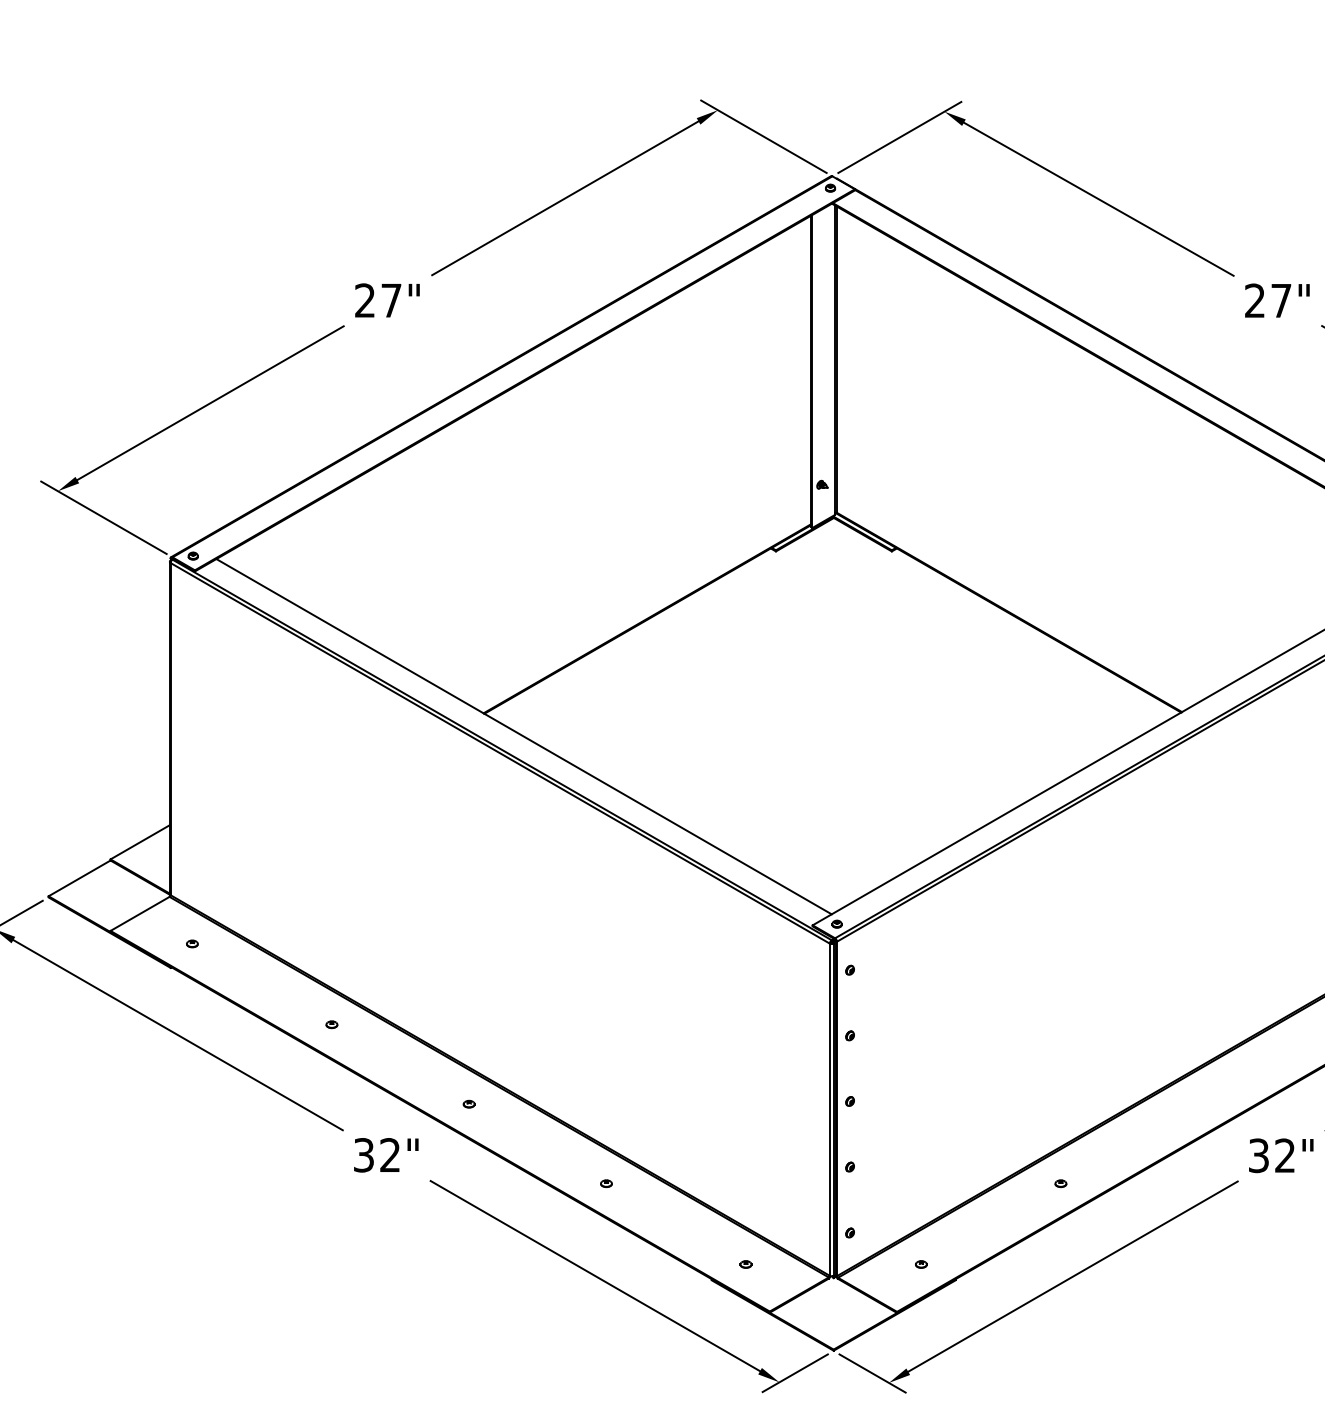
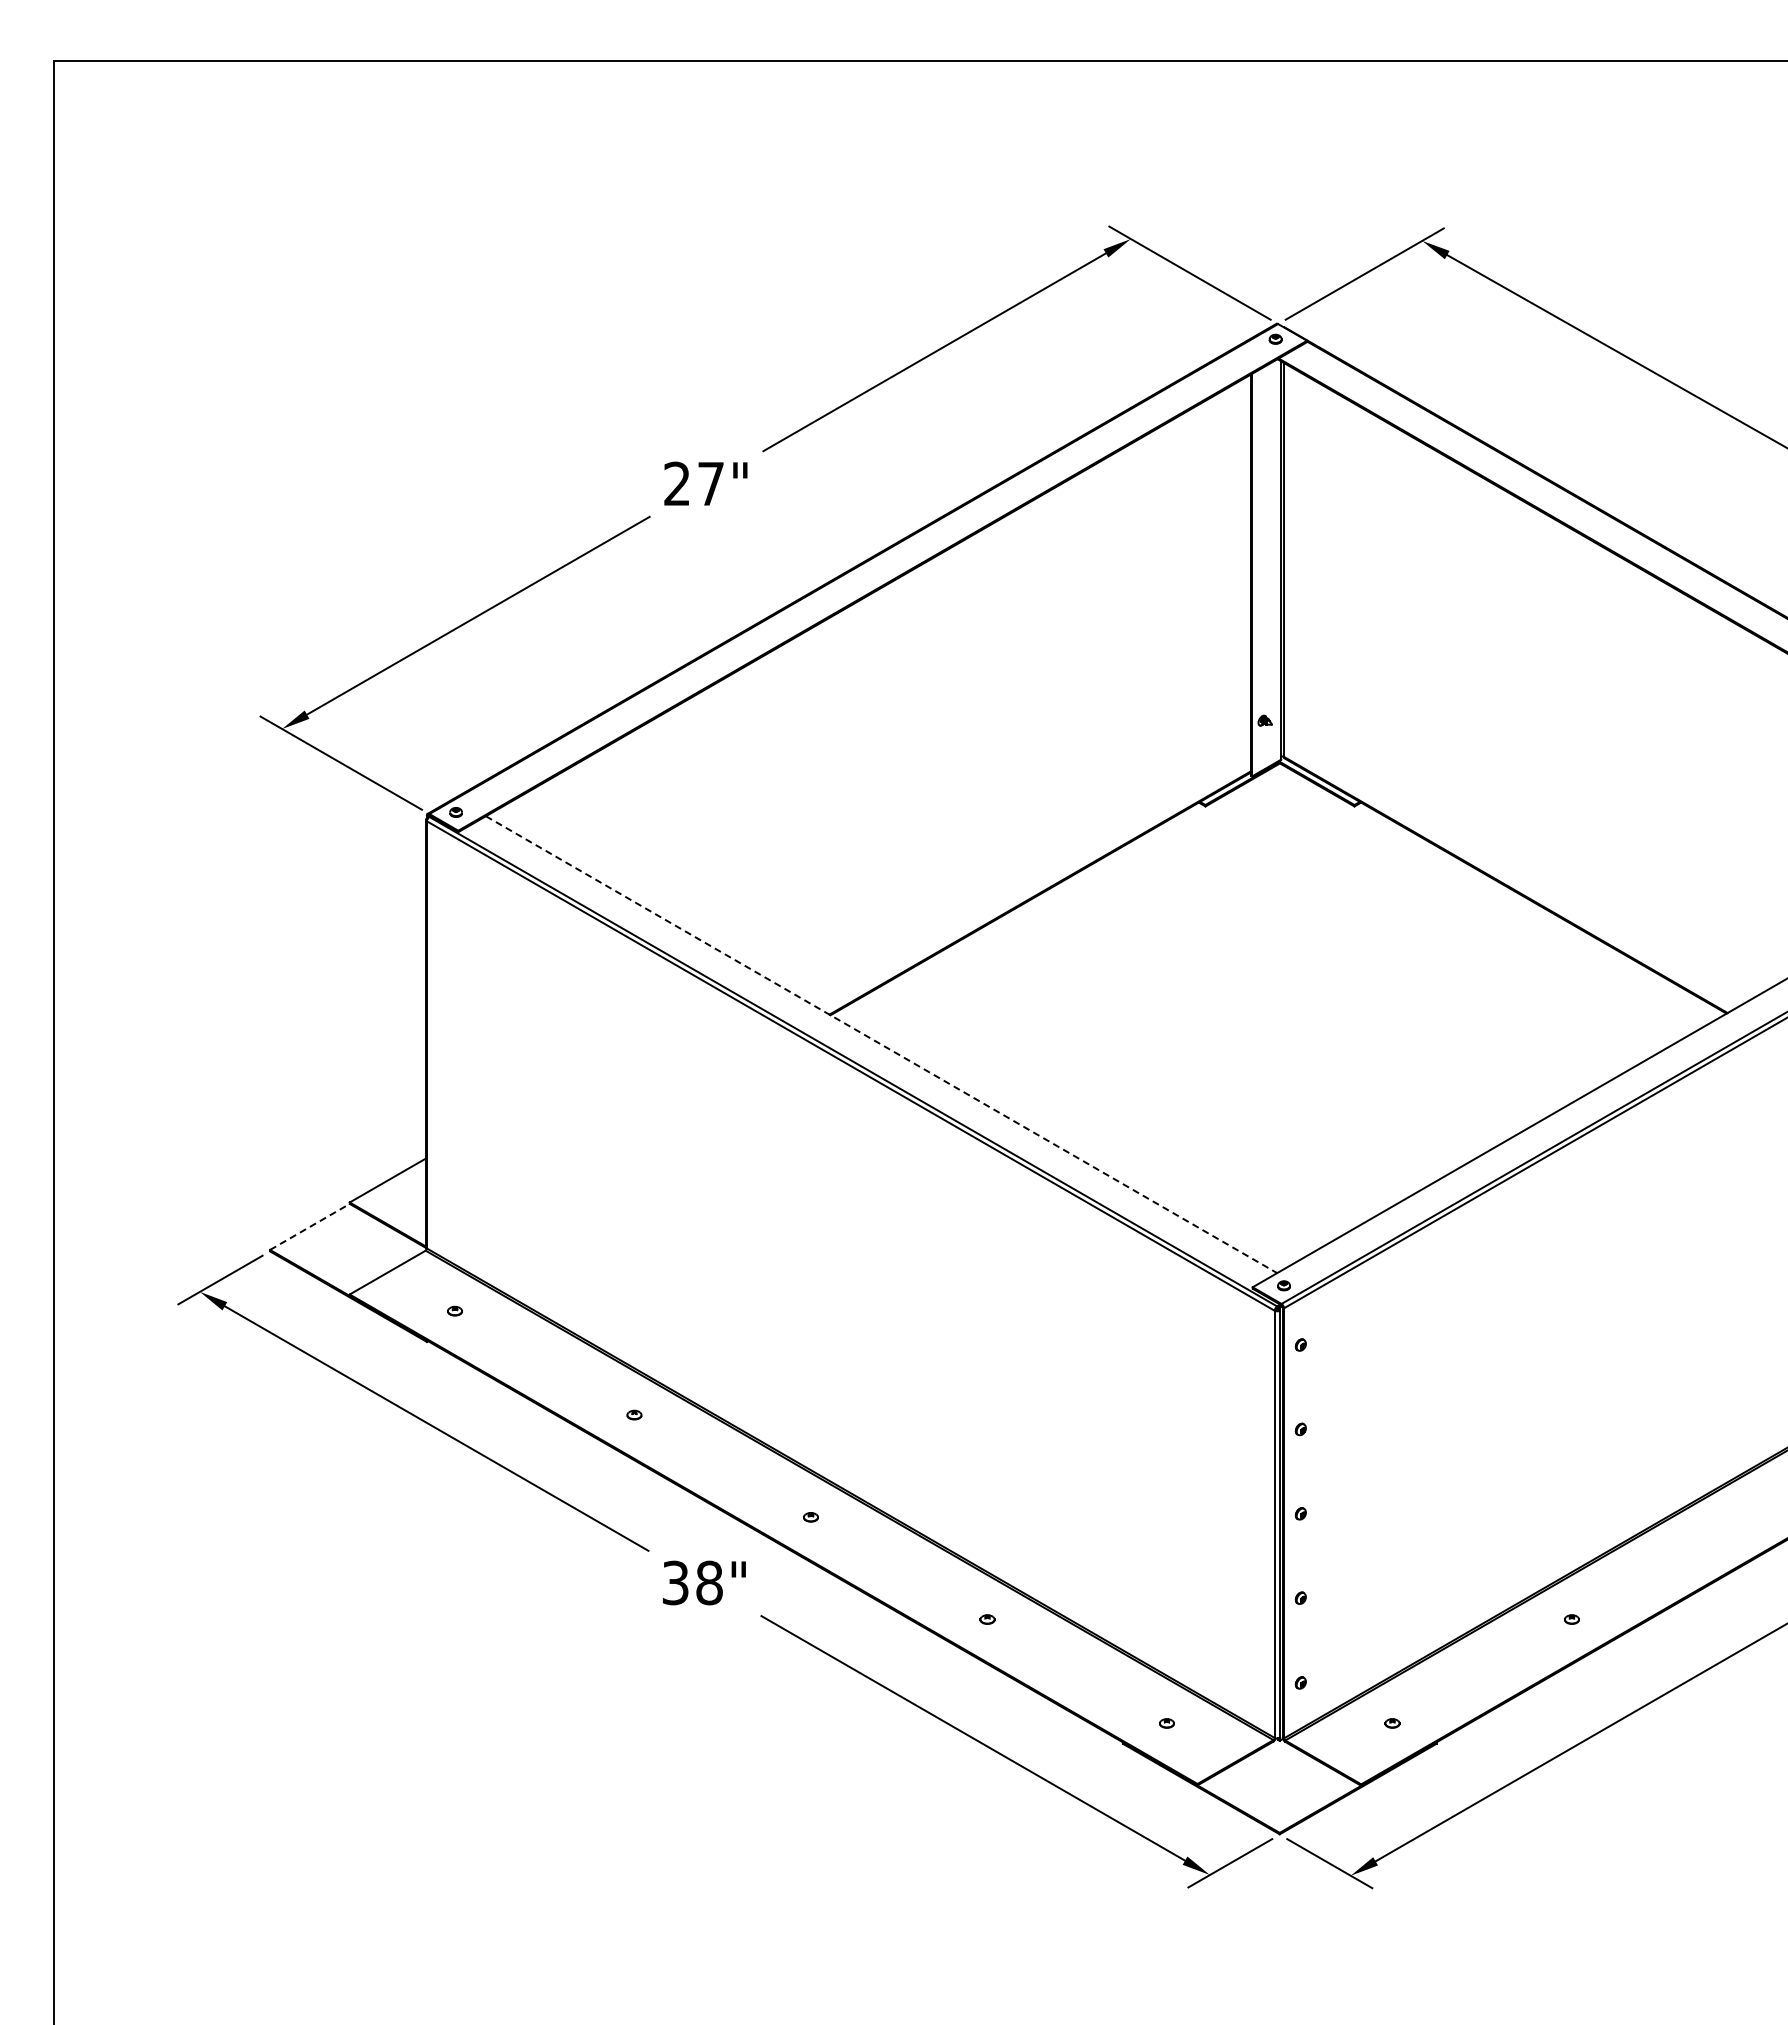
line: (524, 736) -> (881, 1044), solid -> dashed
line: (79, 878) -> (309, 1226), solid -> dashed
text: (390, 1154) -> (709, 1582), 32" -> 38"

